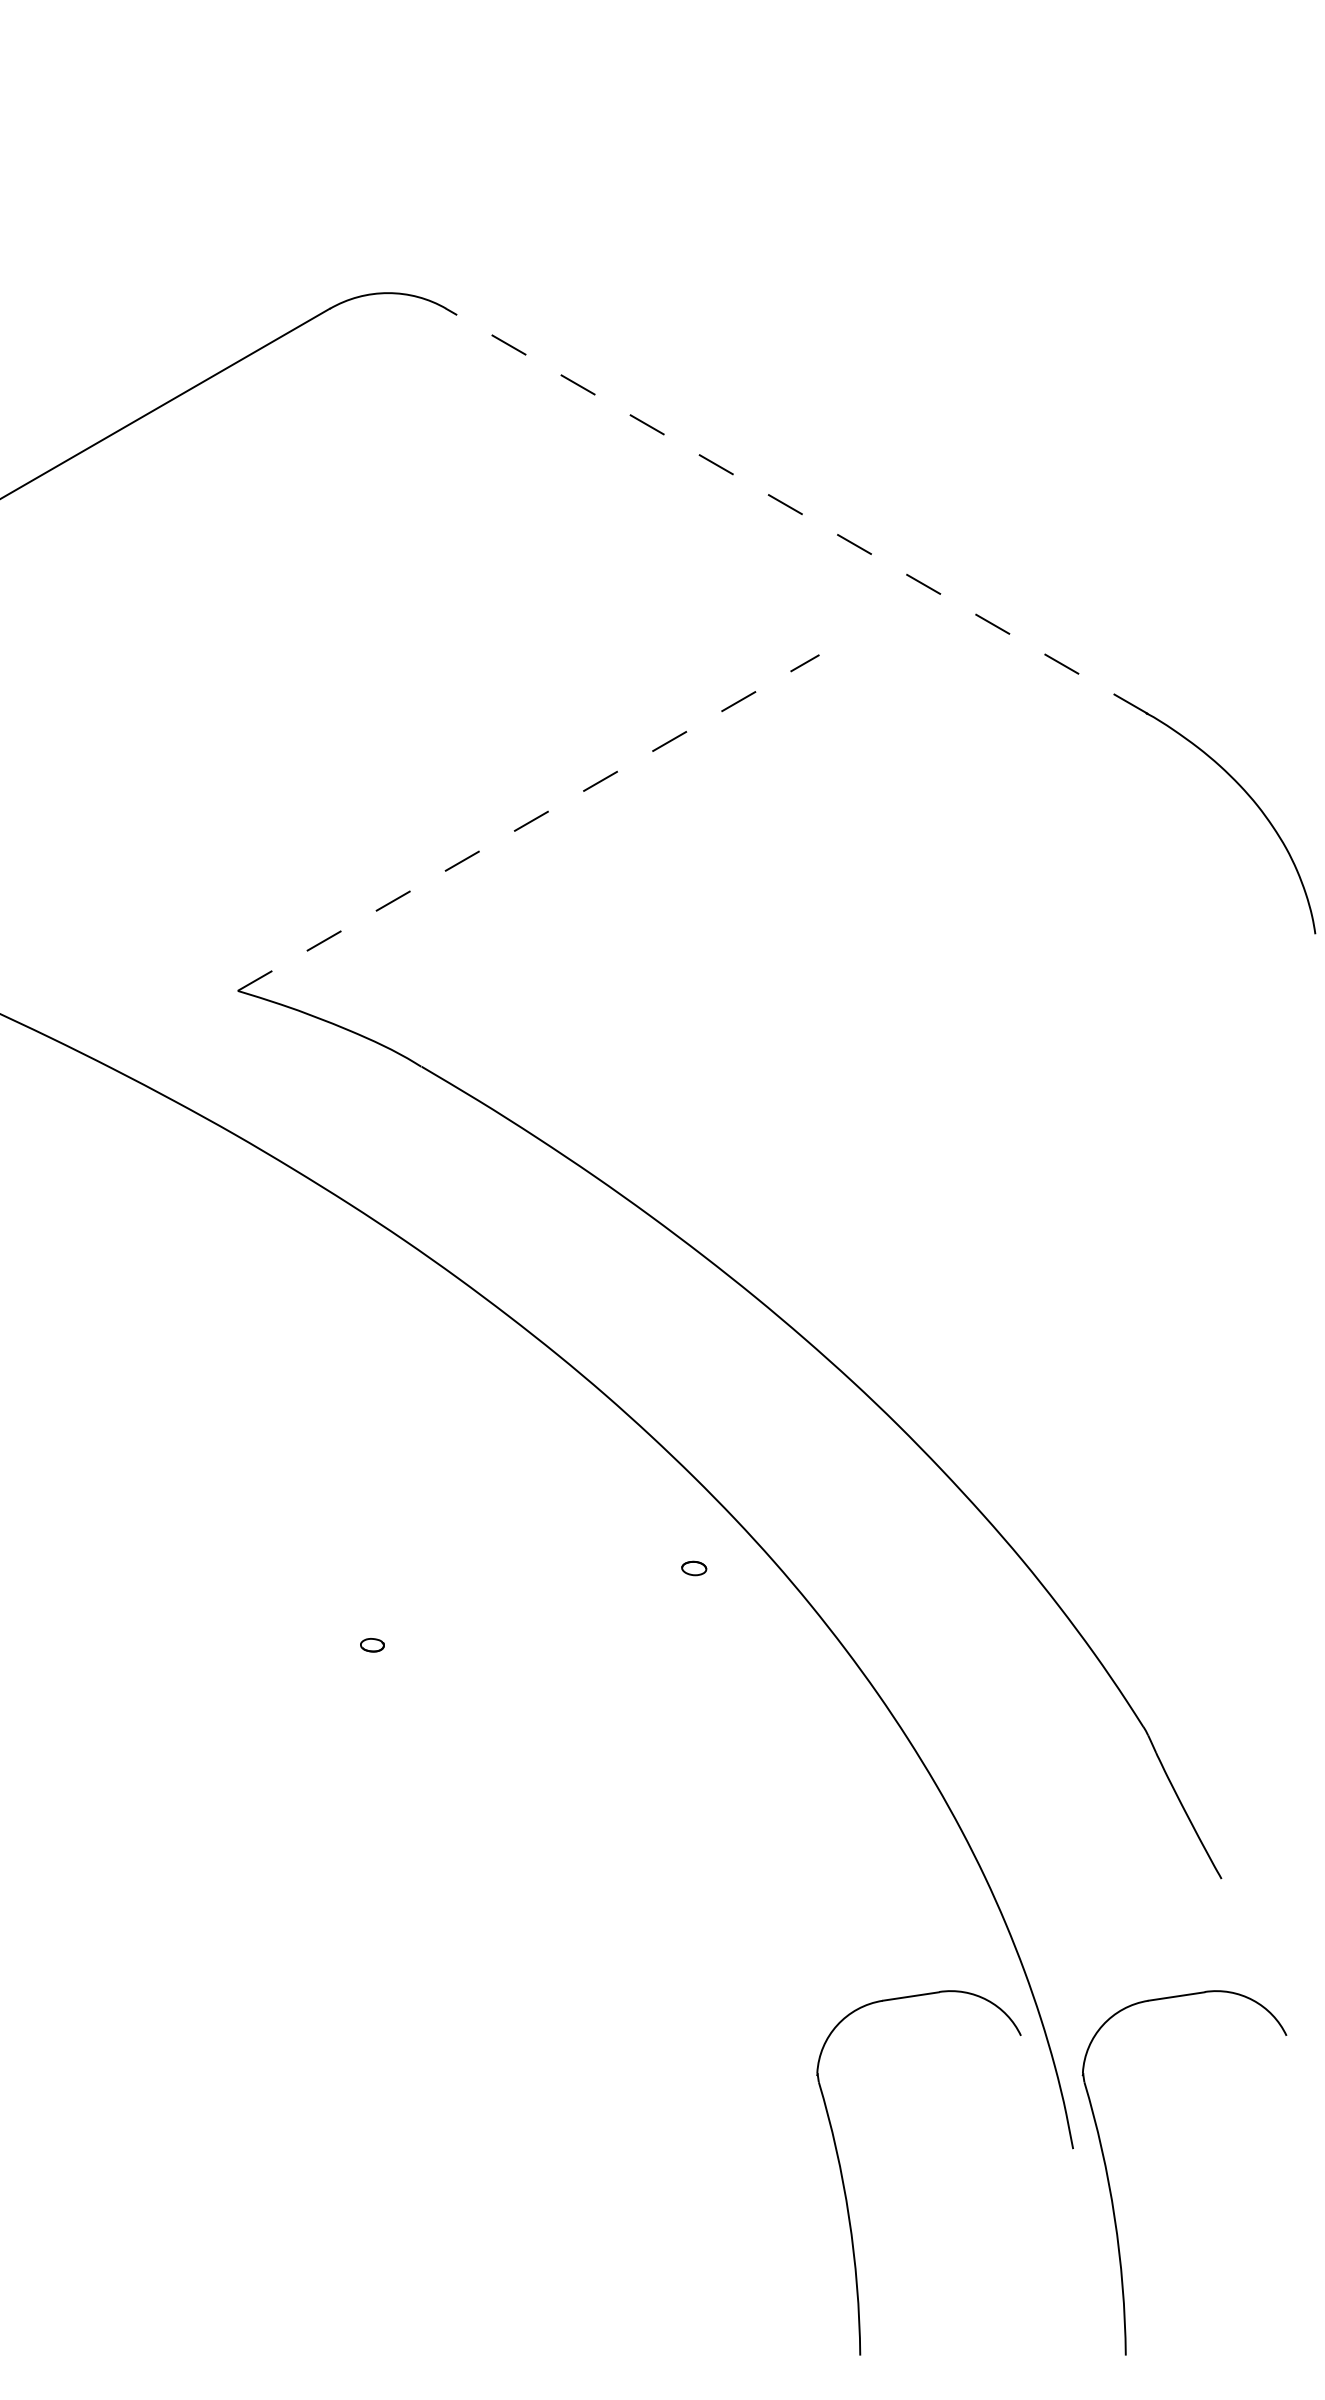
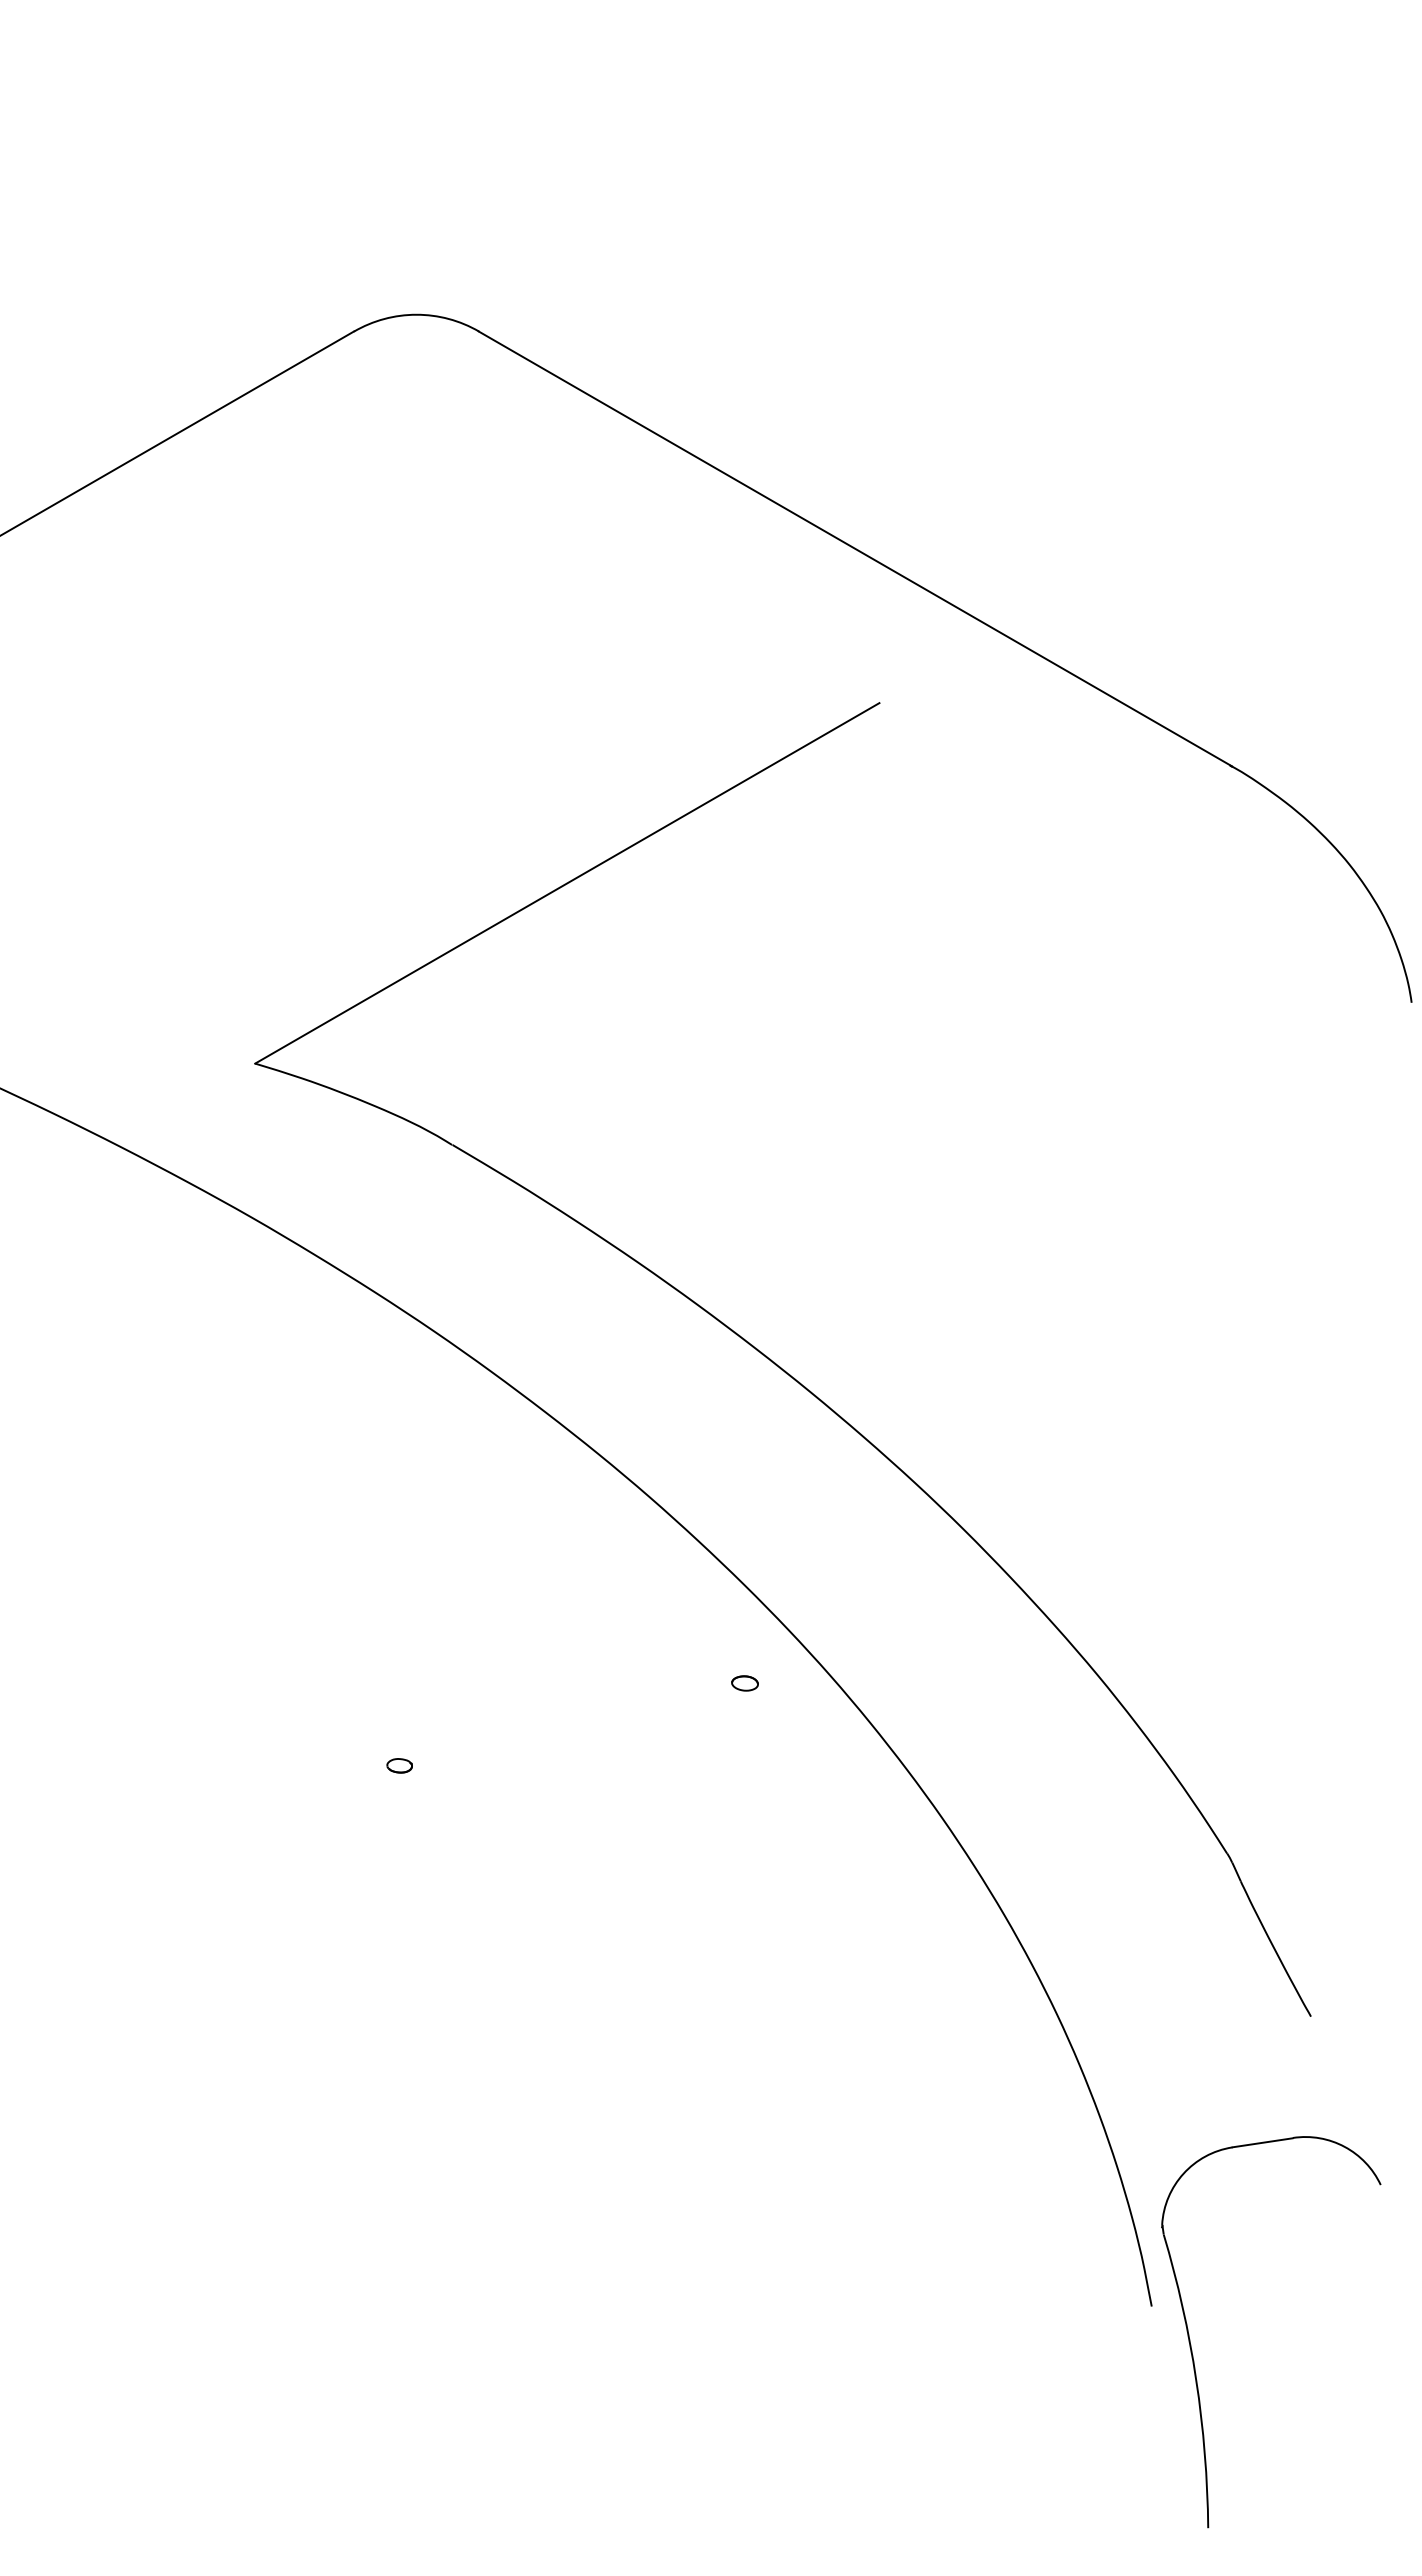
line: (797, 510) -> (855, 548), dashed -> solid
line: (528, 823) -> (567, 883), dashed -> solid
part: (844, 2184) -> (906, 2344), removed

